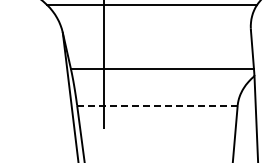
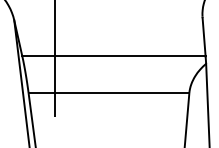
line: (156, 105) -> (108, 93), dashed -> solid

